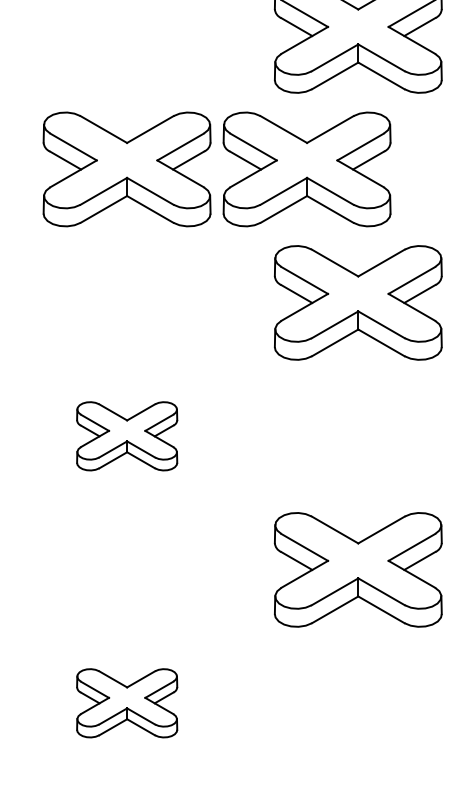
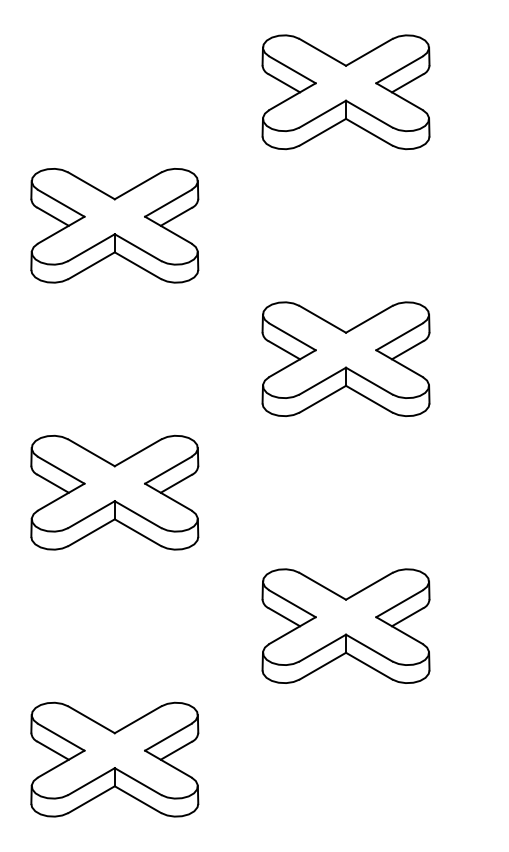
part: (306, 169) -> (294, 225), removed
part: (126, 436) -> (114, 492), size x1.67
part: (126, 703) -> (114, 759), size x1.67

